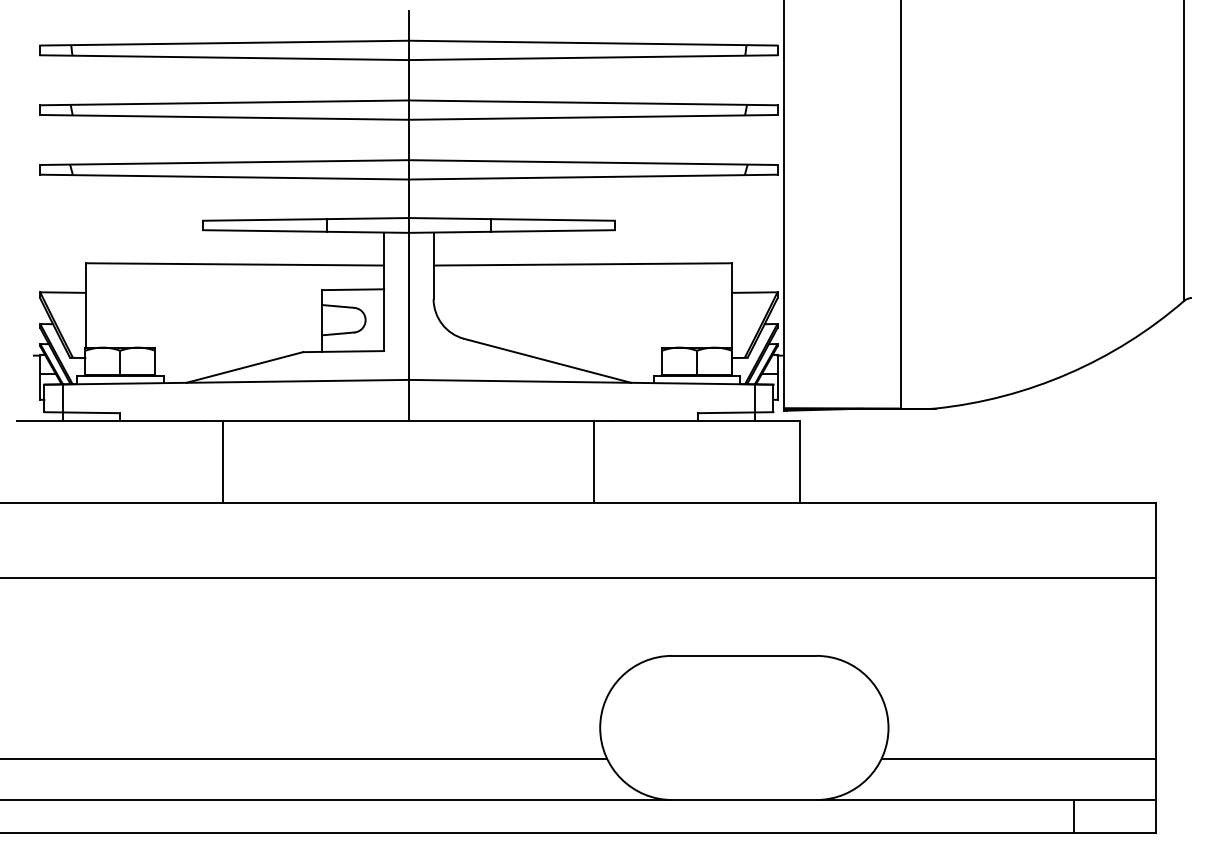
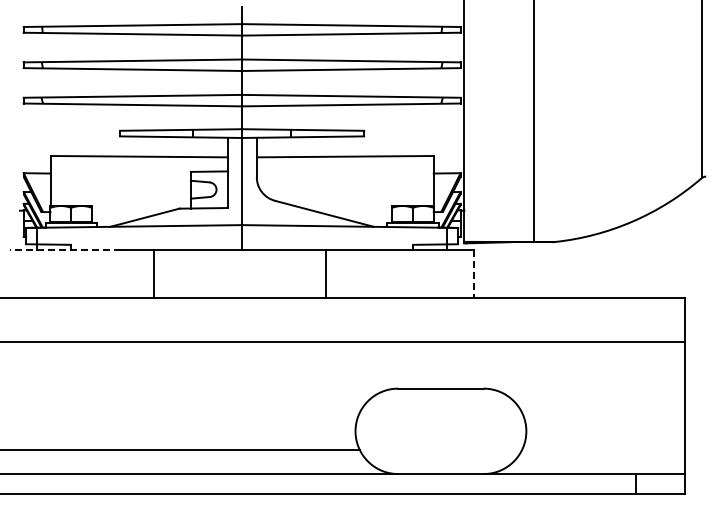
line: (110, 421) -> (65, 249), solid -> dashed
line: (223, 461) -> (154, 273), moved
line: (593, 461) -> (325, 273), moved
line: (799, 463) -> (473, 274), solid -> dashed
line: (1018, 758) -> (603, 449), removed

